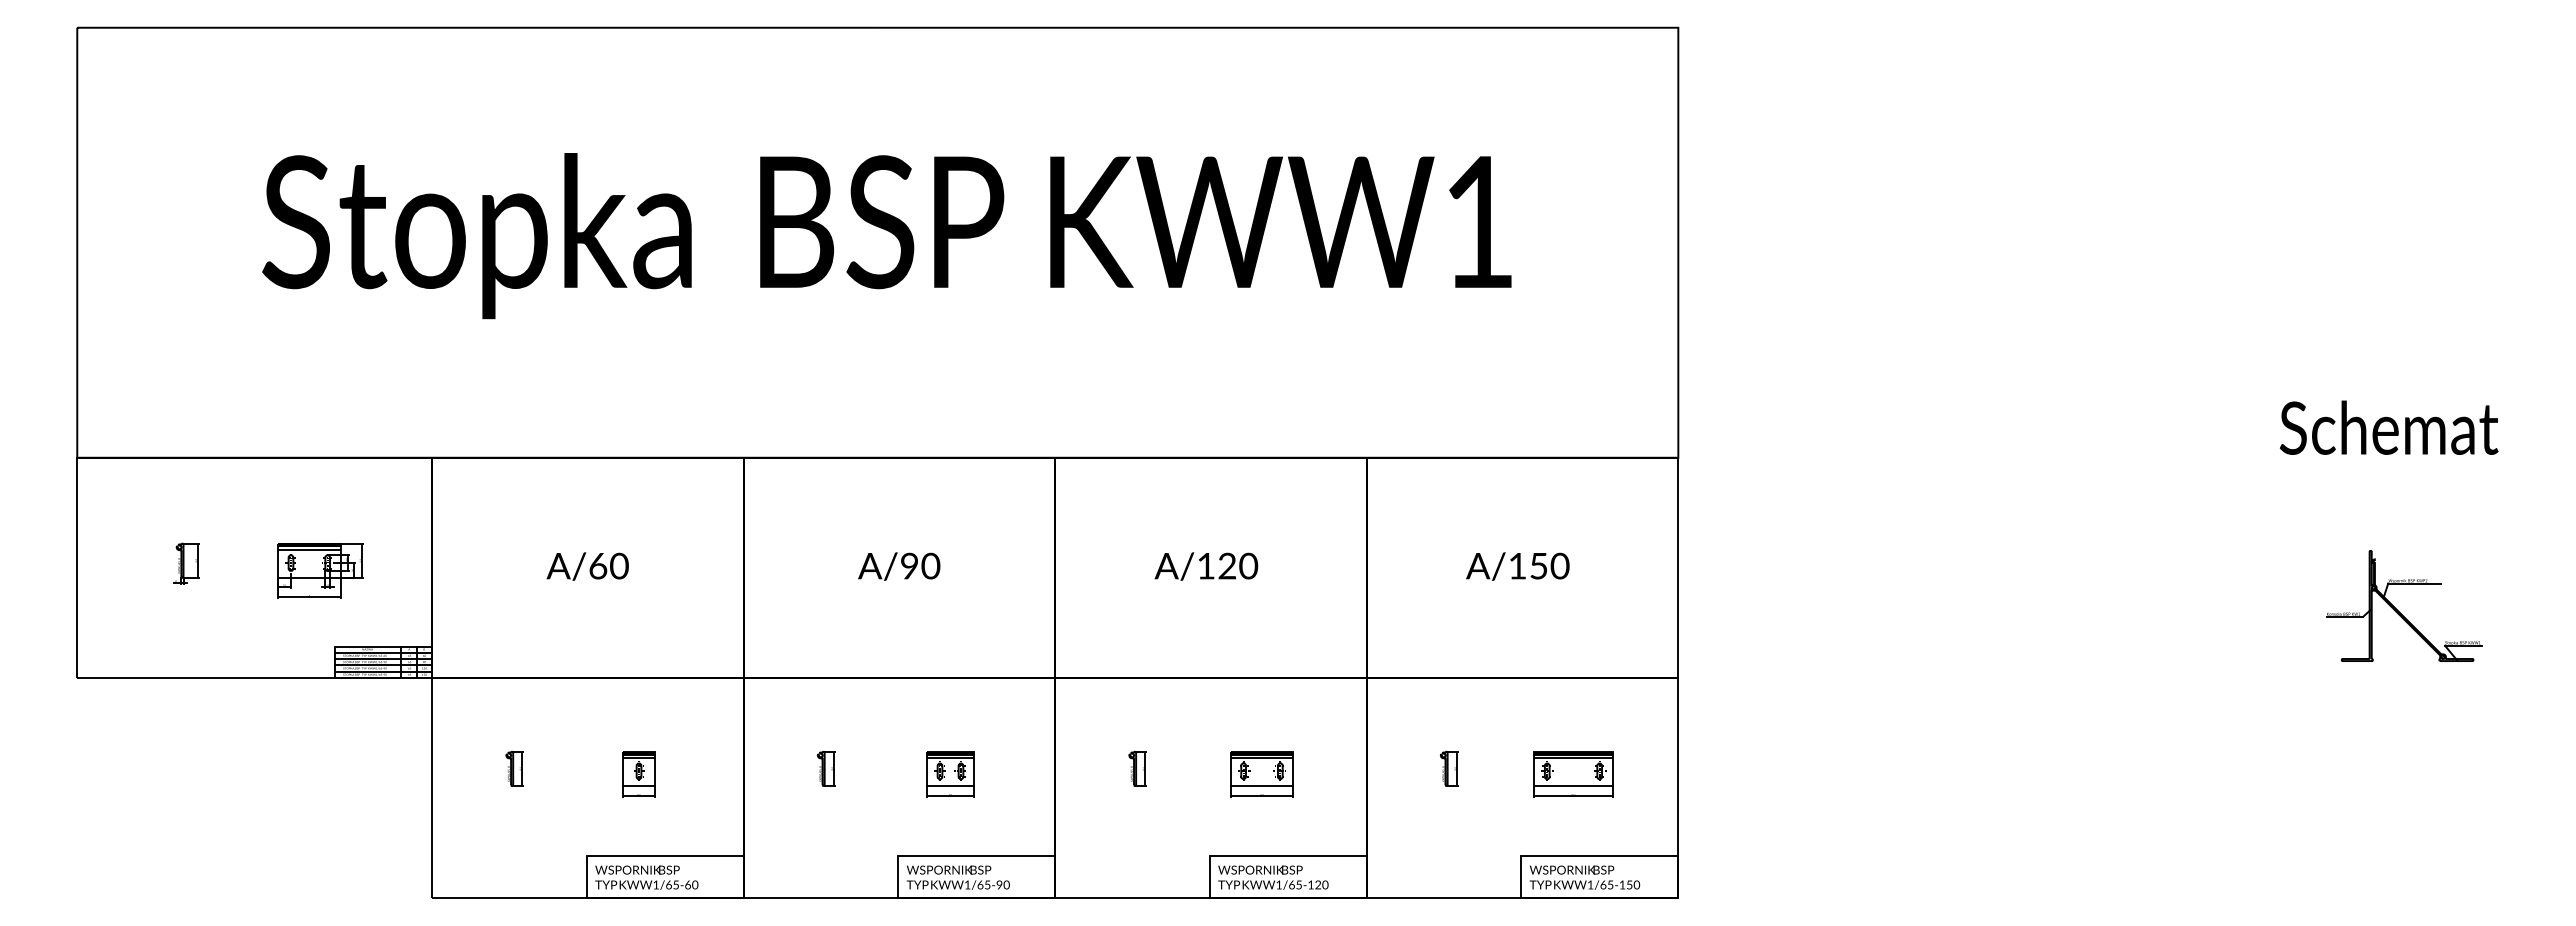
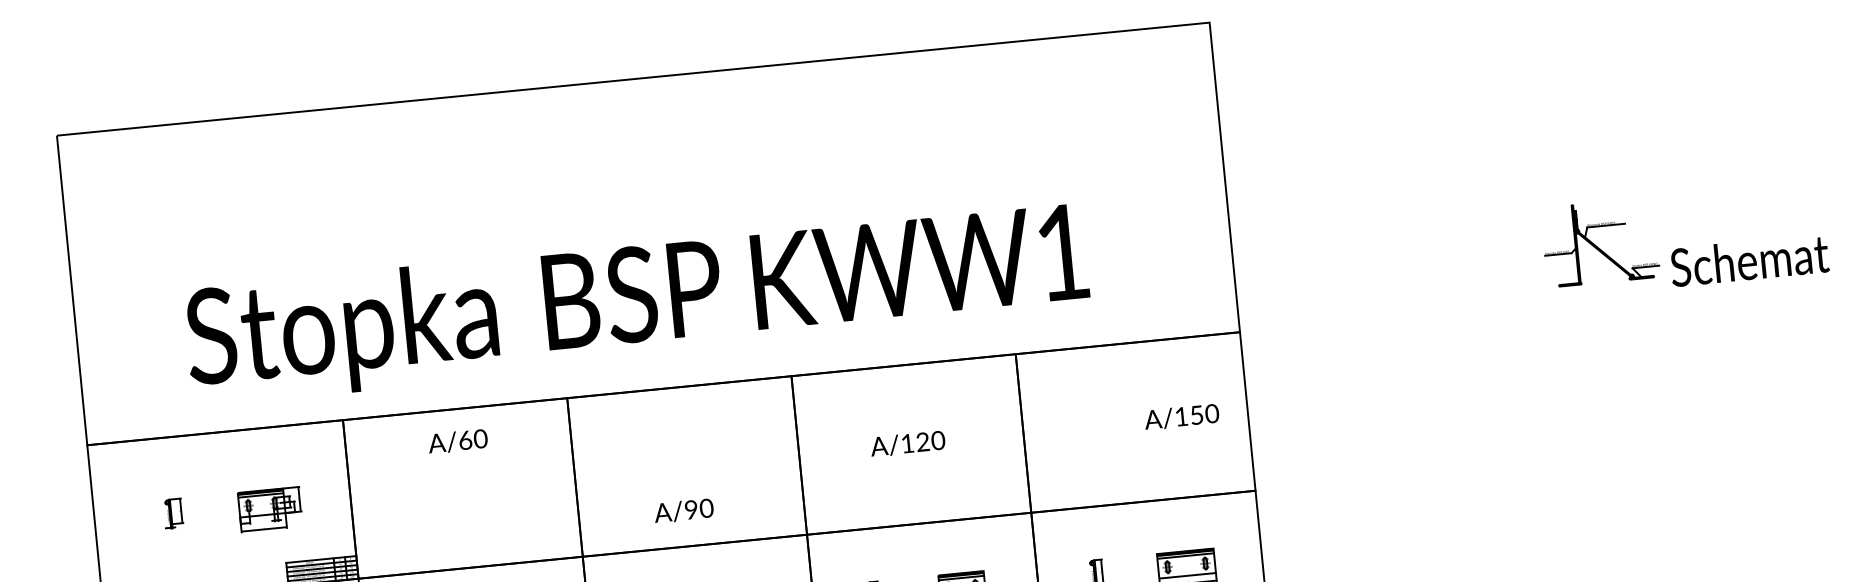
text: (886, 236) -> (637, 304), moved
text: (587, 566) -> (457, 441), moved
text: (899, 566) -> (684, 510), moved
text: (1517, 566) -> (1181, 417), moved
part: (2398, 610) -> (1596, 246), moved

